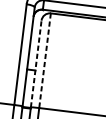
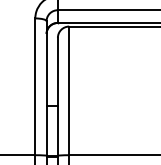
line: (45, 61) -> (69, 91), dashed -> solid
line: (35, 63) -> (57, 96), dashed -> solid

